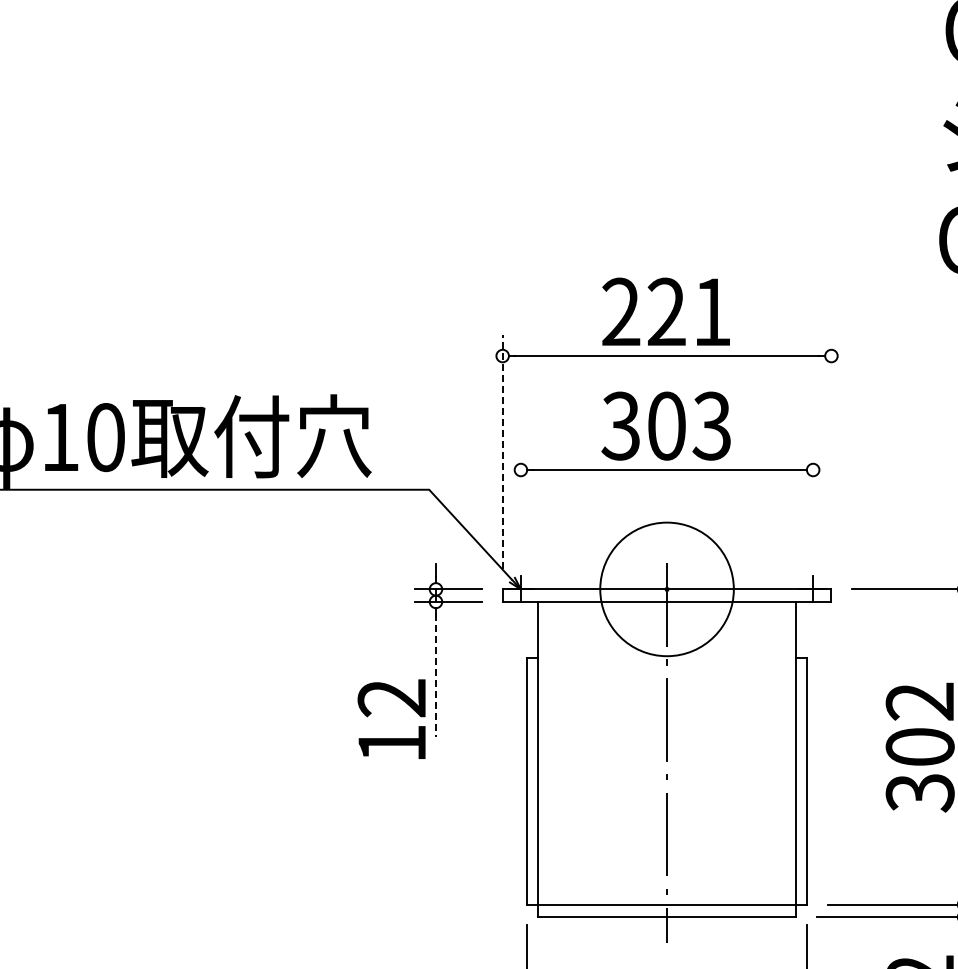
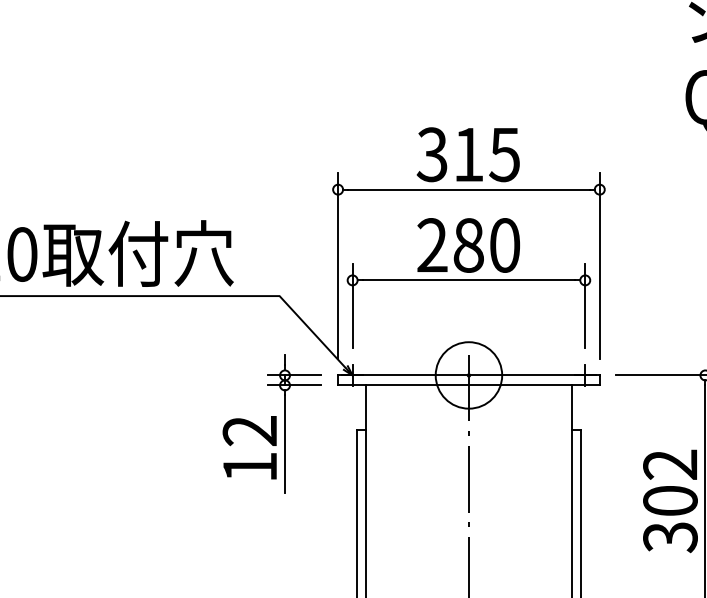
text: (665, 311) -> (467, 154), 221 -> 315
text: (666, 425) -> (468, 244), 303 -> 280
line: (502, 451) -> (337, 265), dashed -> solid
line: (831, 451) -> (599, 265), added
line: (520, 502) -> (352, 306), added
line: (813, 502) -> (585, 306), added
circle: (666, 589) -> (468, 375), size x0.62
line: (435, 676) -> (284, 444), dashed -> solid
text: (391, 718) -> (249, 447), moved

